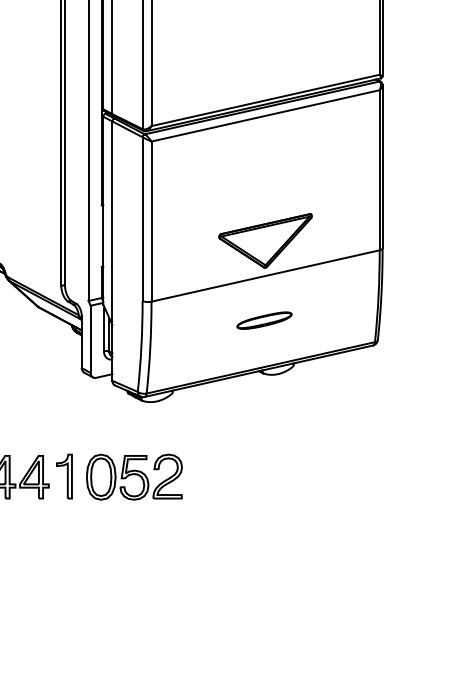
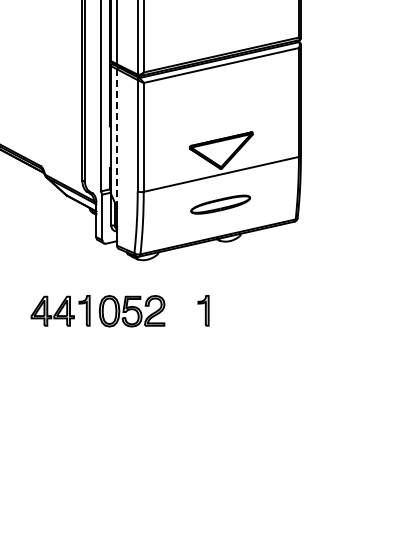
line: (112, 223) -> (117, 138), solid -> dashed
part: (264, 320) -> (220, 204), size x1.6
part: (239, 476) -> (203, 310), added

